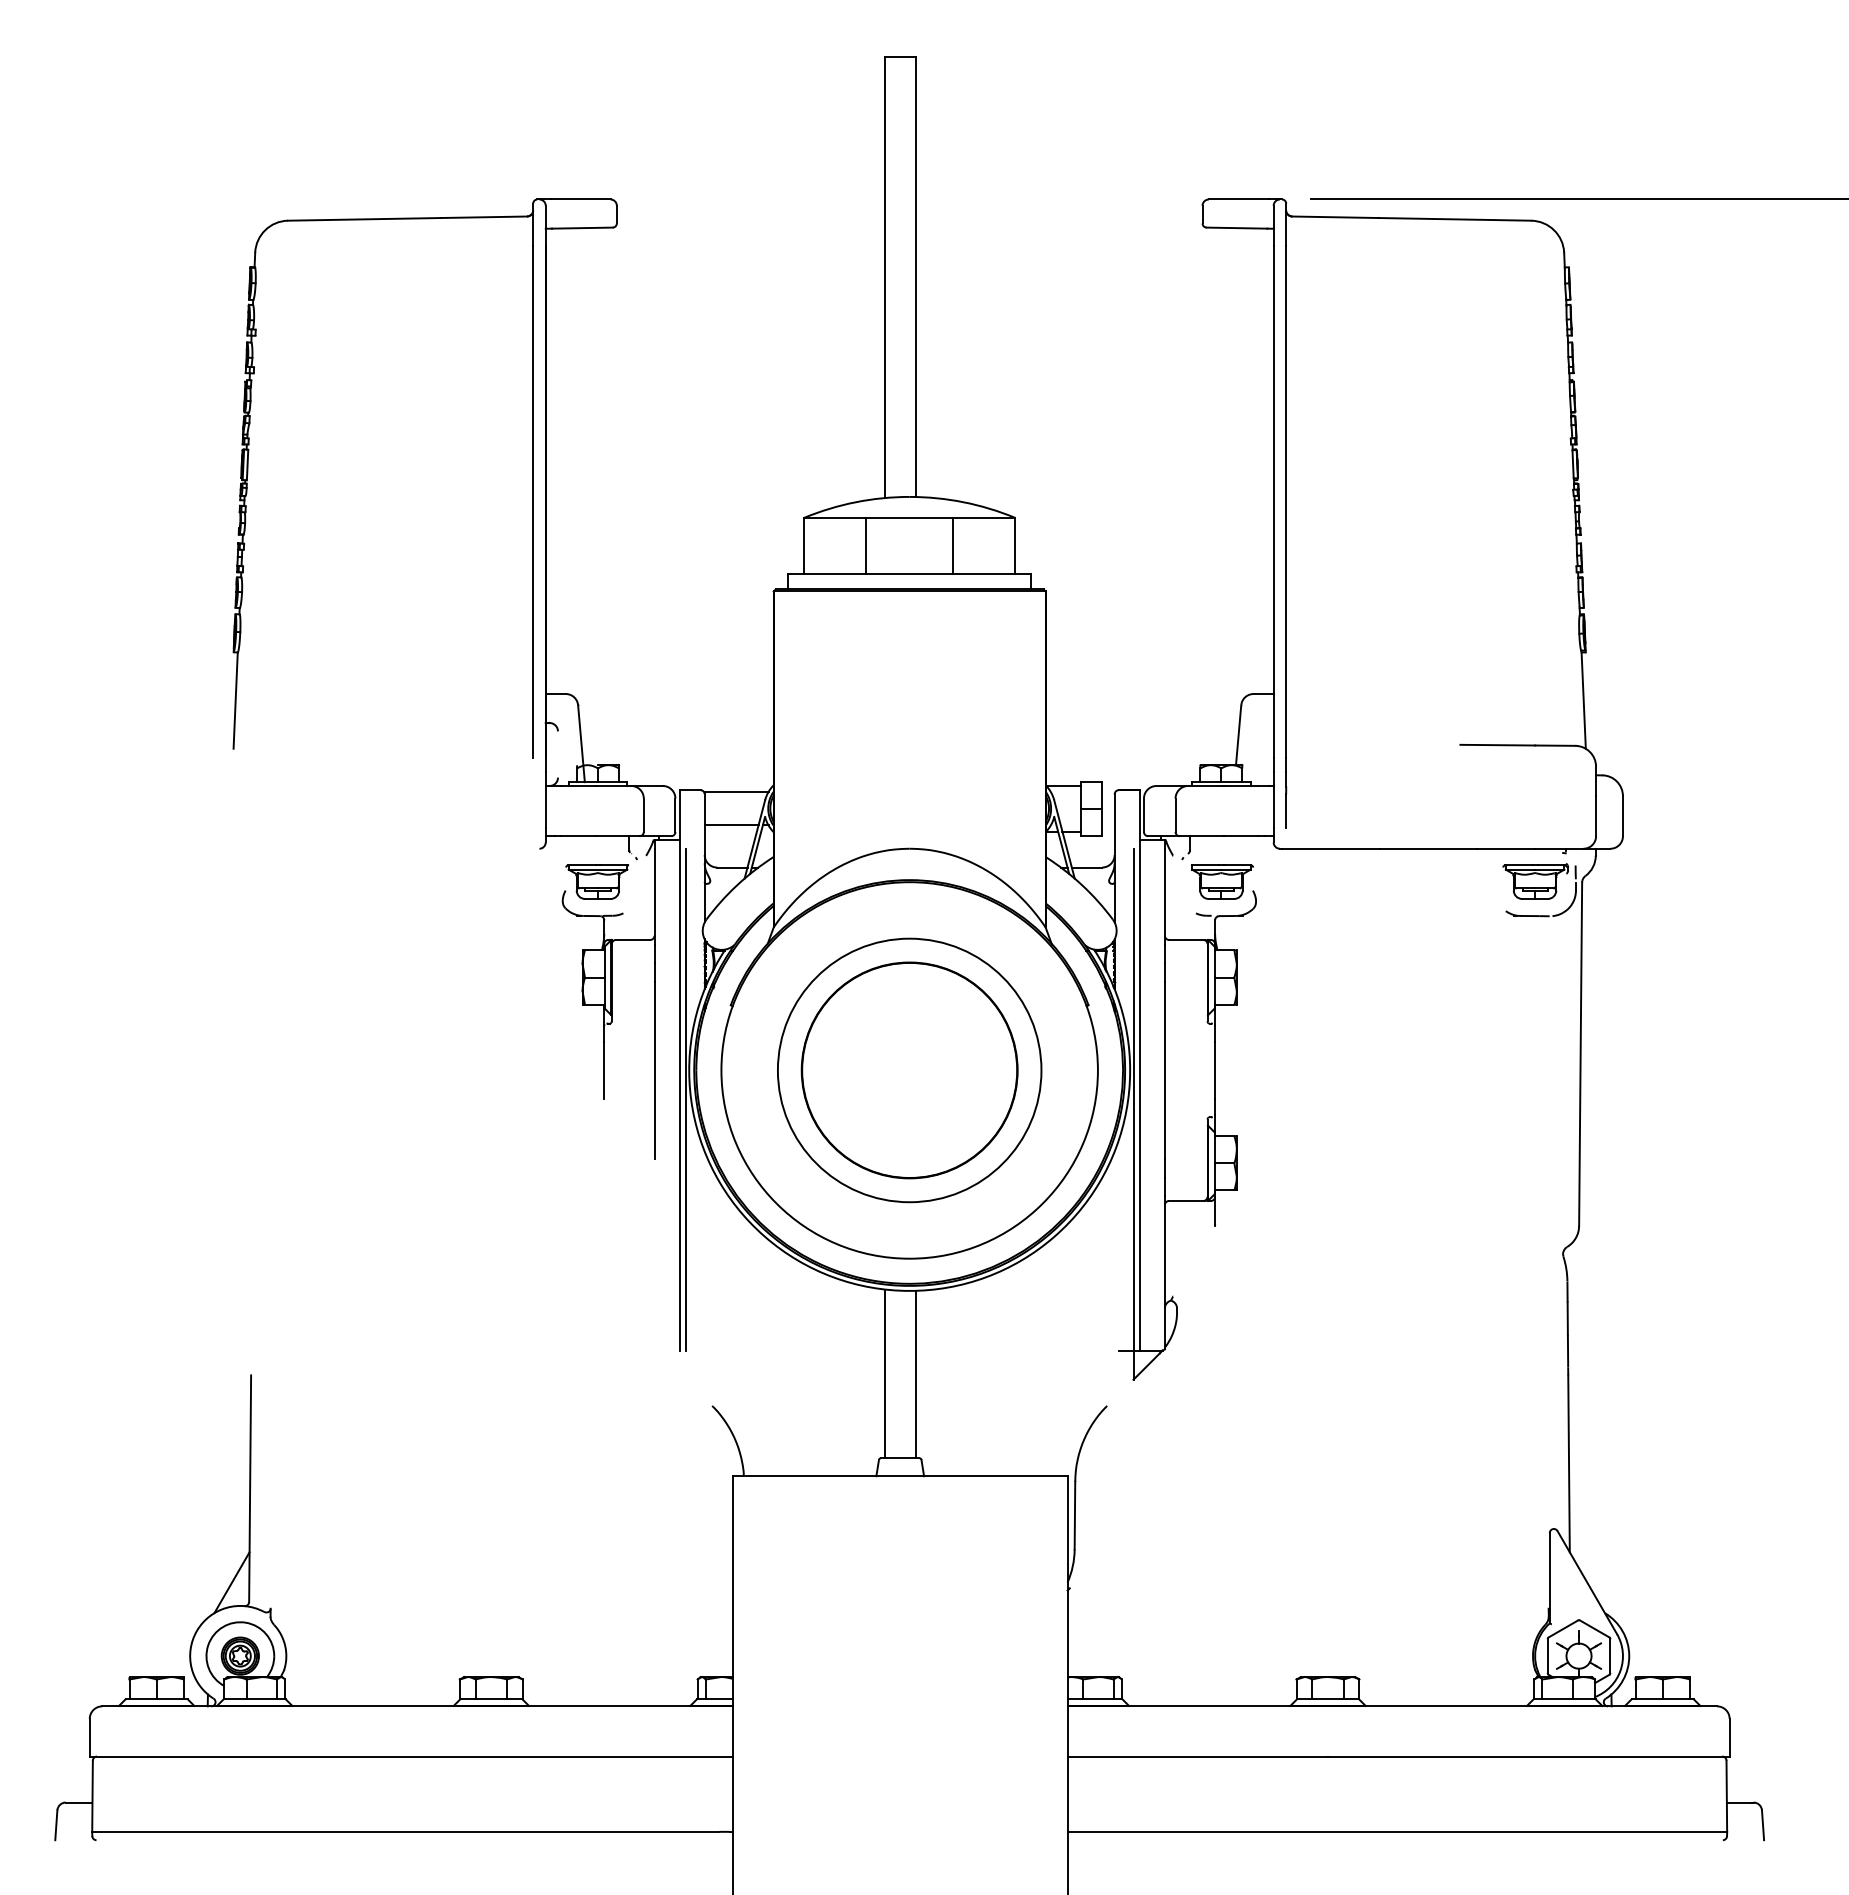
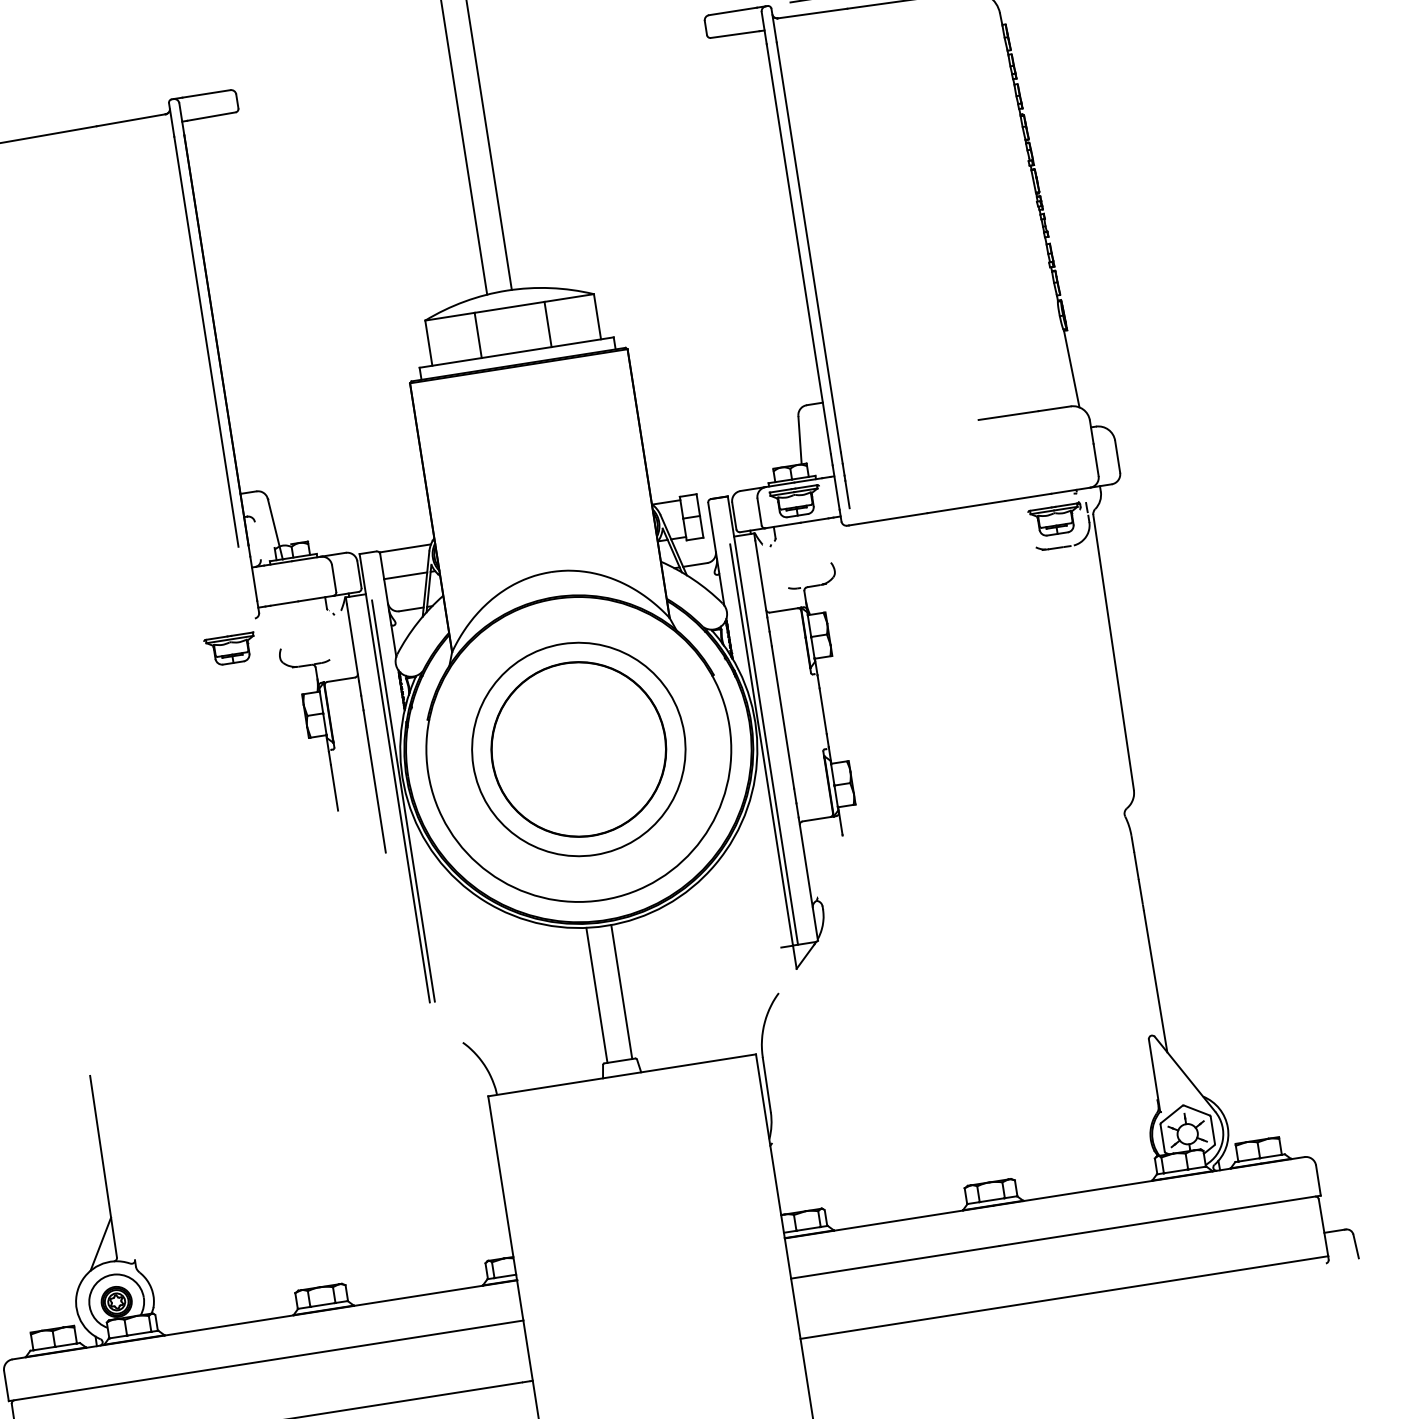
part: (596, 881) -> (230, 649), moved
part: (1222, 881) -> (796, 501), moved

